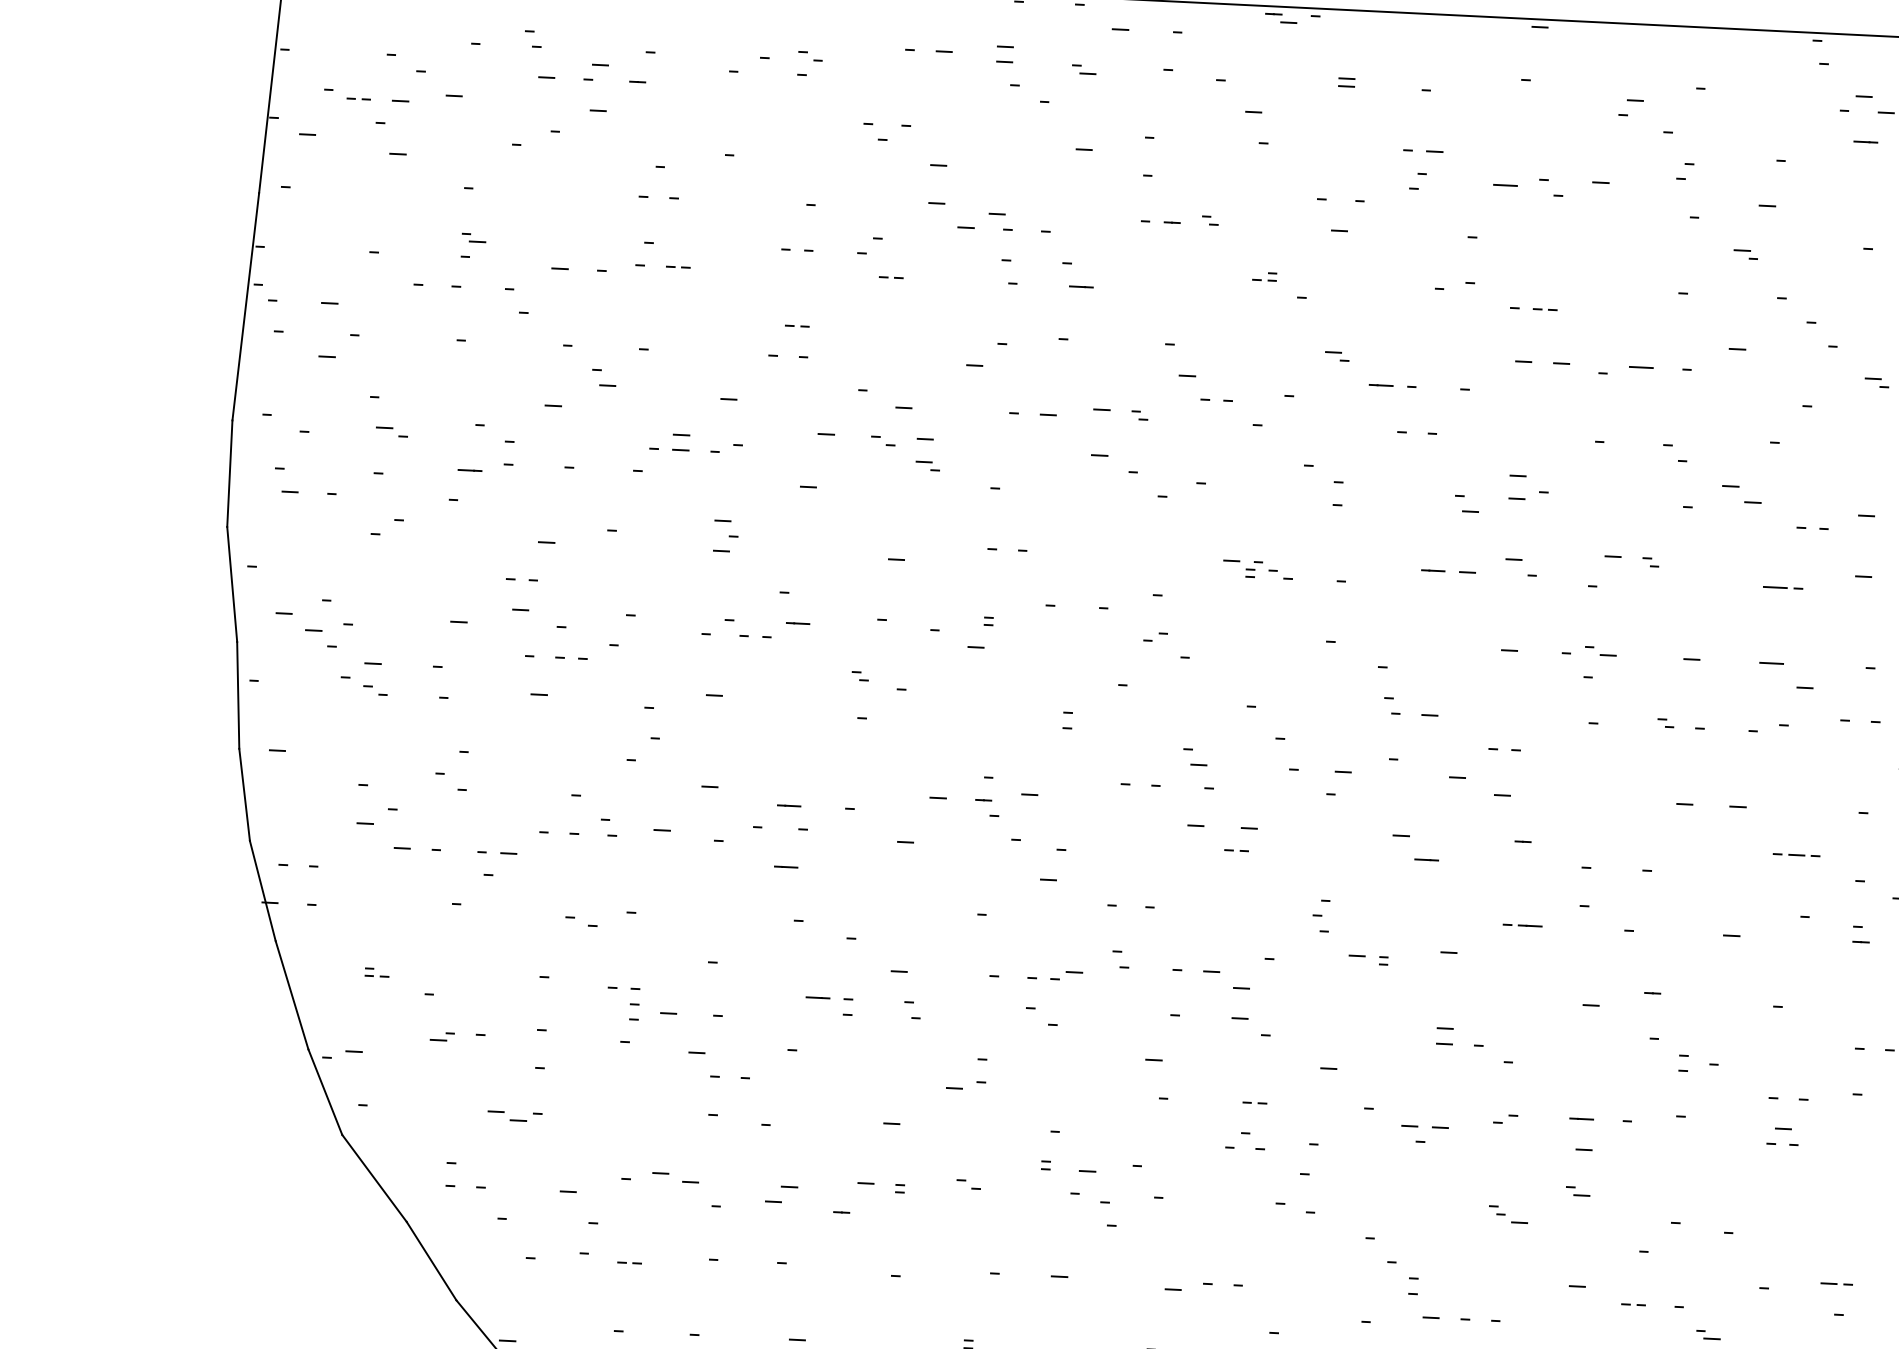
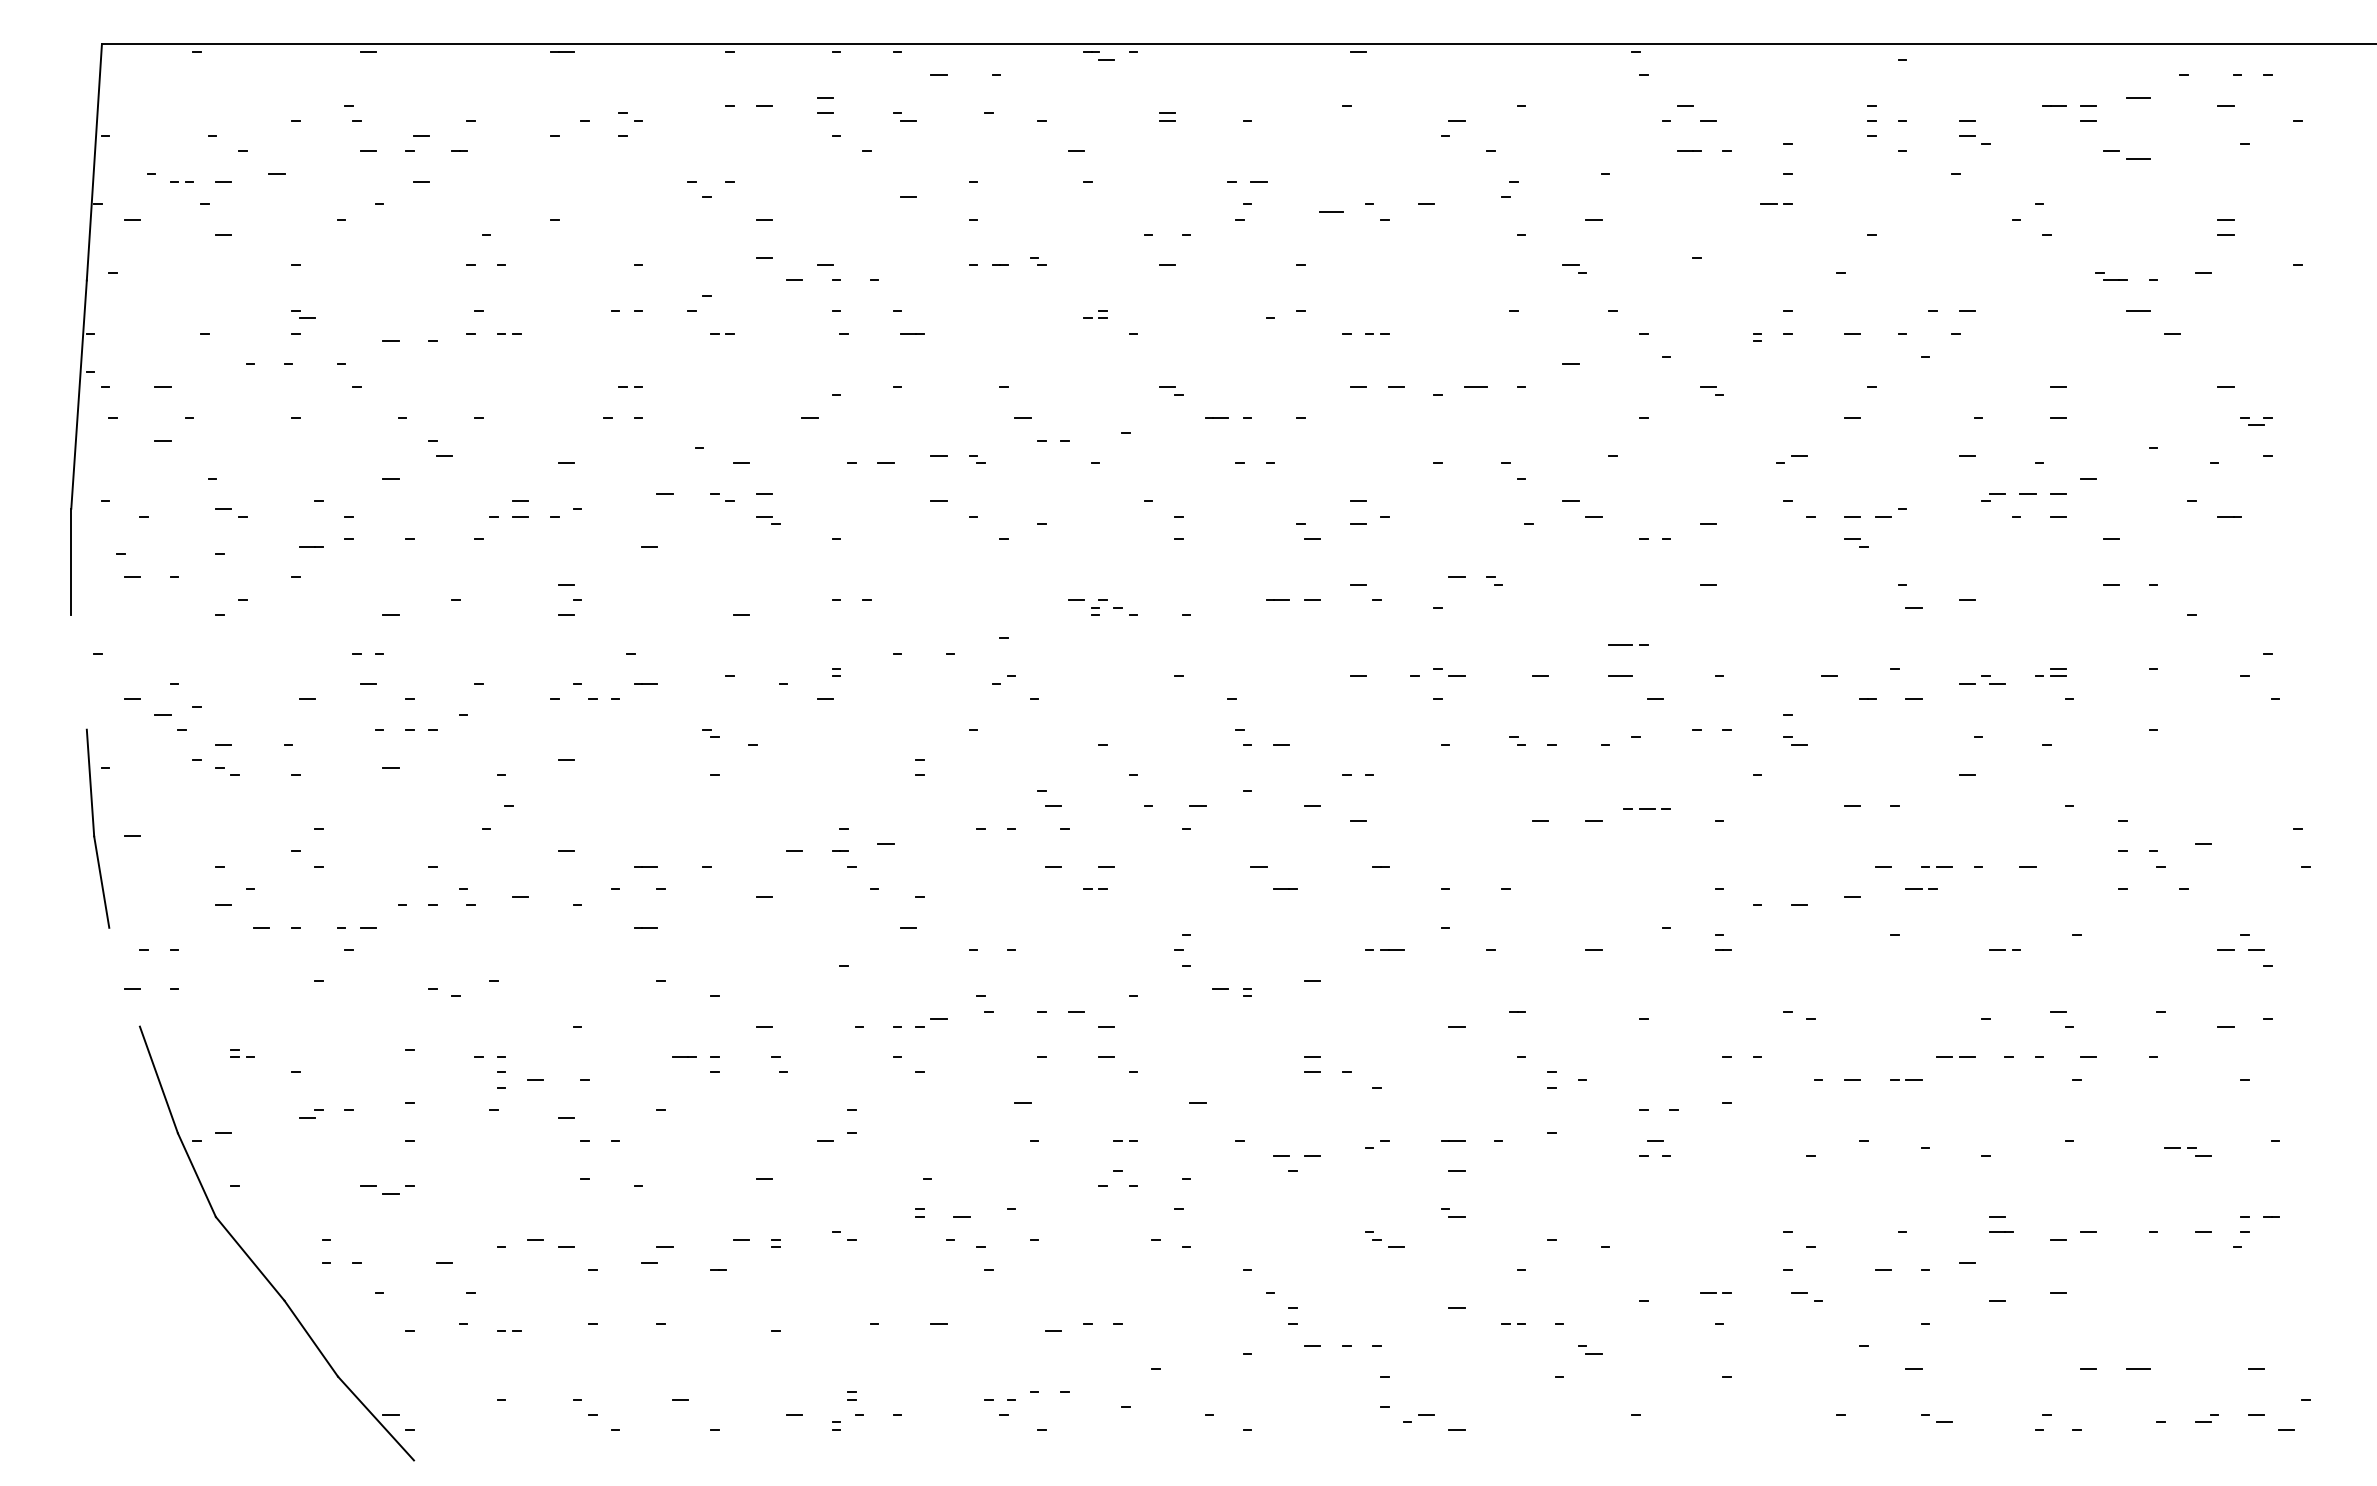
line: (231, 584) -> (78, 672), removed
line: (1783, 587) -> (1628, 644), moved
line: (1796, 855) -> (1646, 808), moved
line: (262, 890) -> (124, 976), removed

